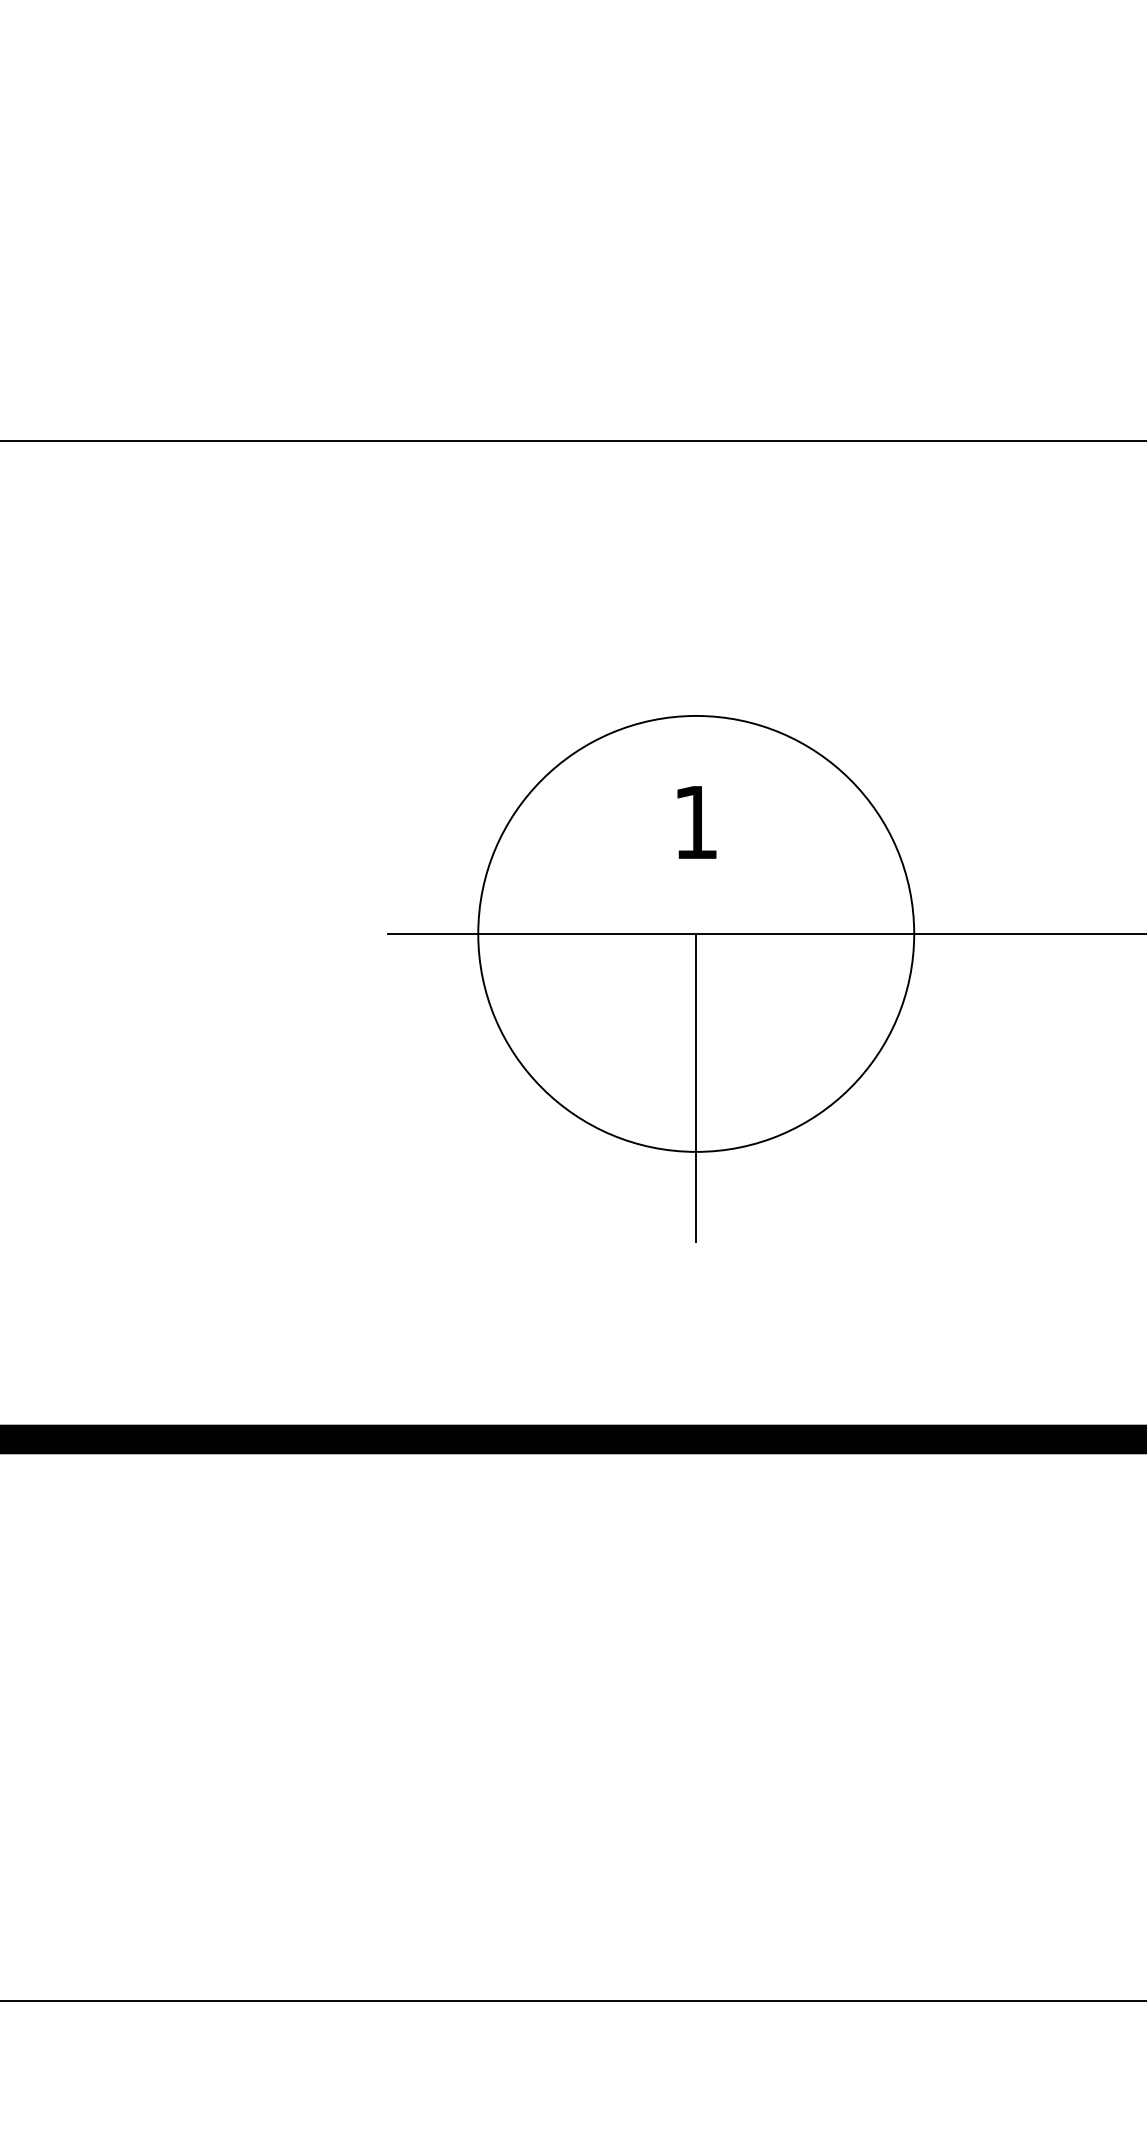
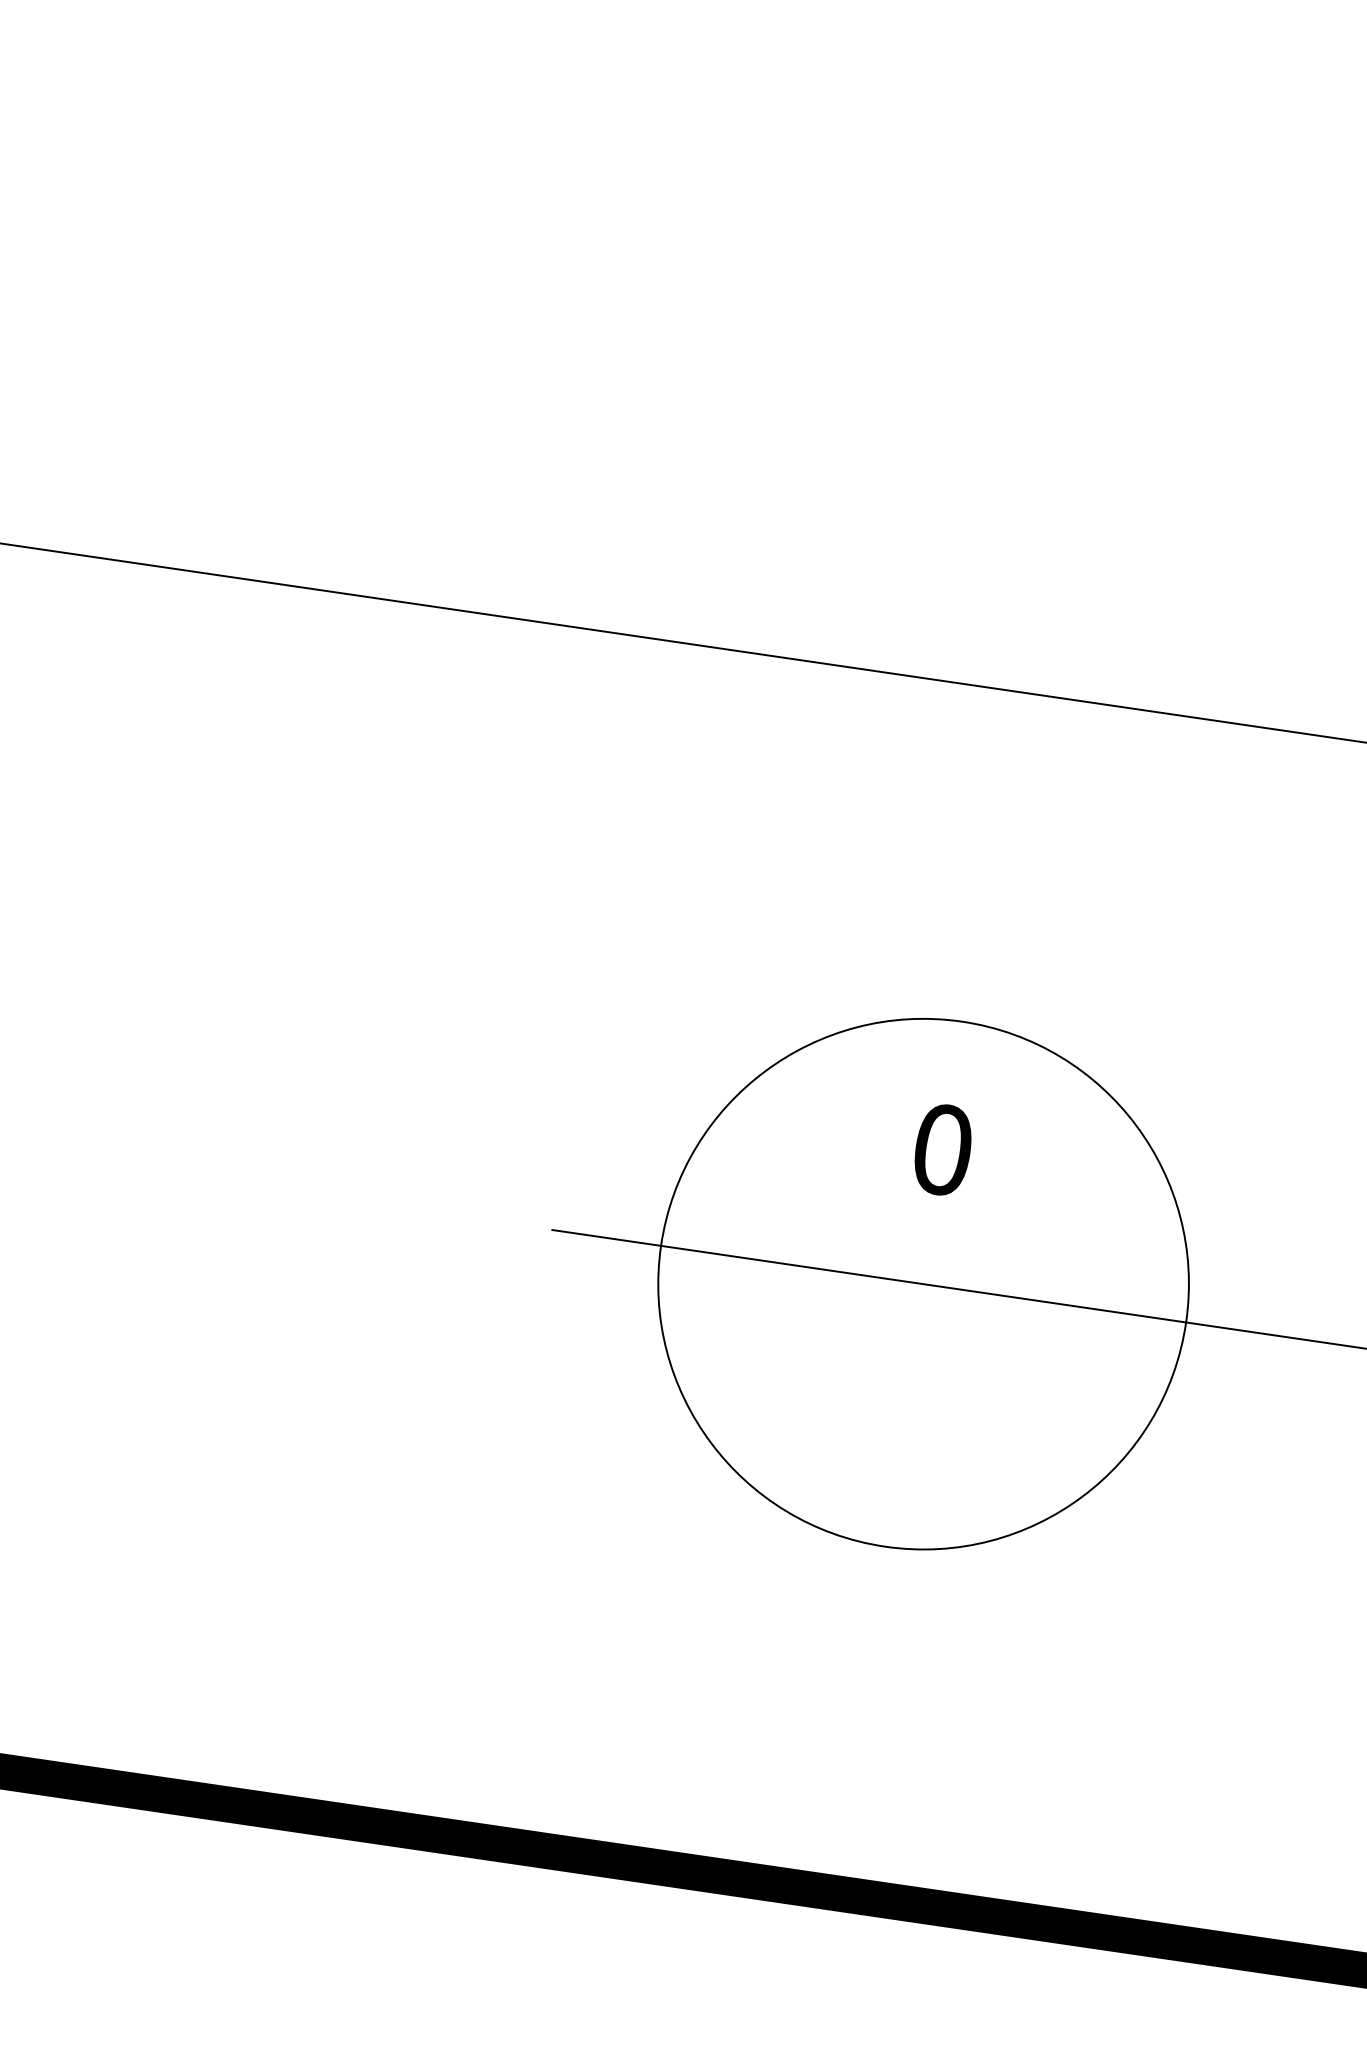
text: (695, 822) -> (942, 1149), 1 -> 0
line: (696, 1087) -> (896, 1469), removed

